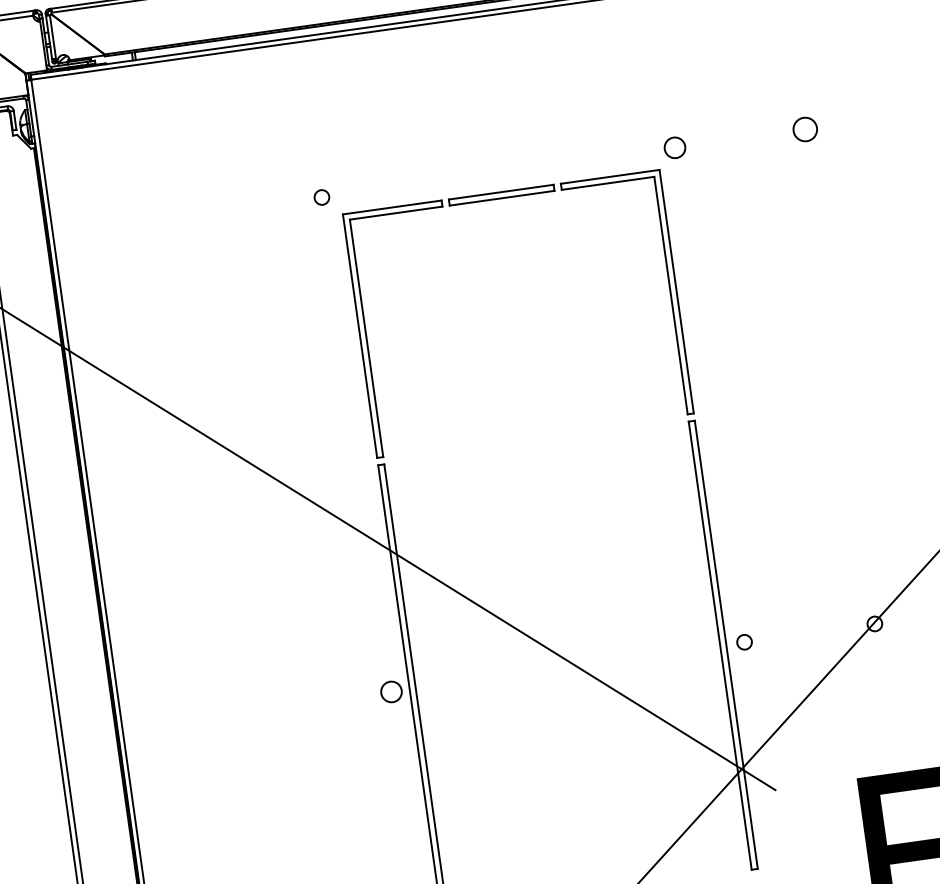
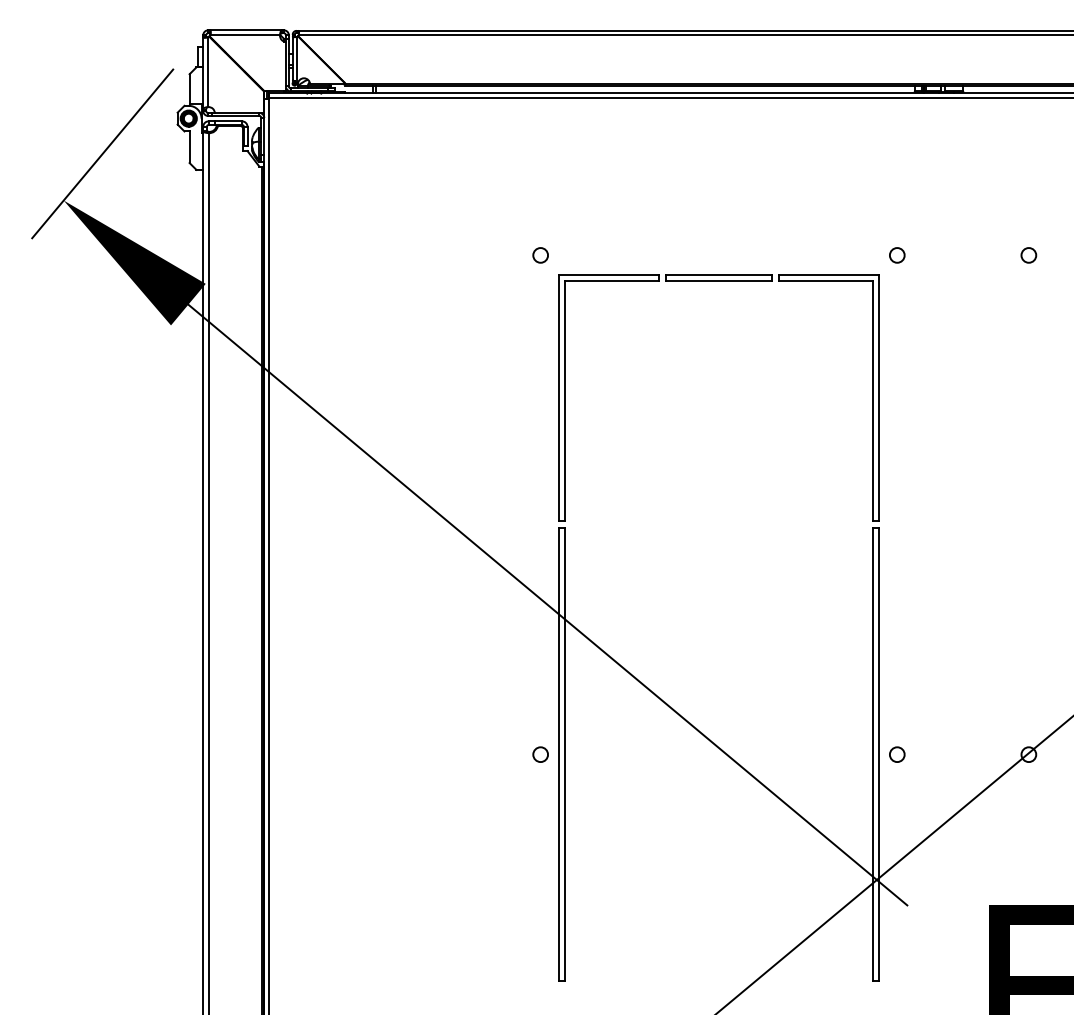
circle: (805, 129) -> (1028, 255), size x0.62
circle: (675, 147) -> (897, 255), size x0.71
circle: (391, 691) -> (540, 754), size x0.71

